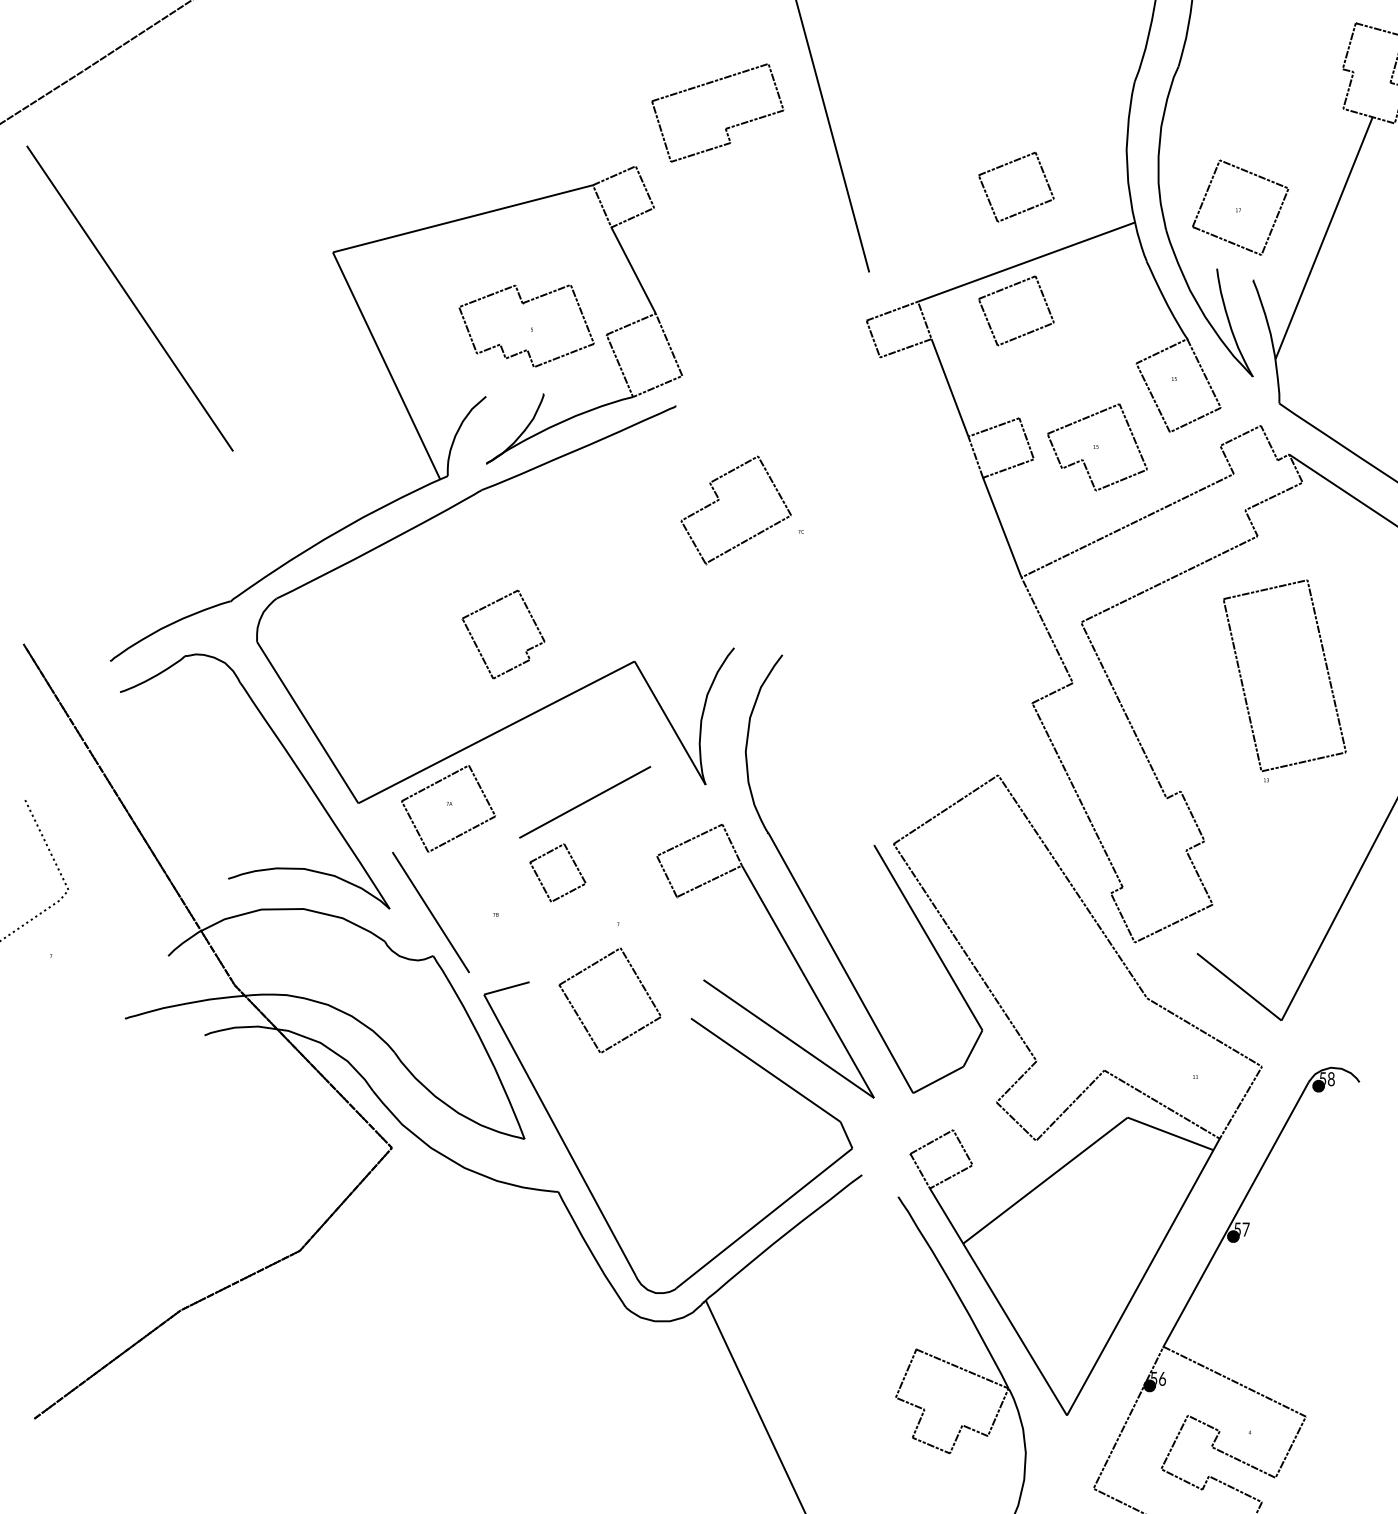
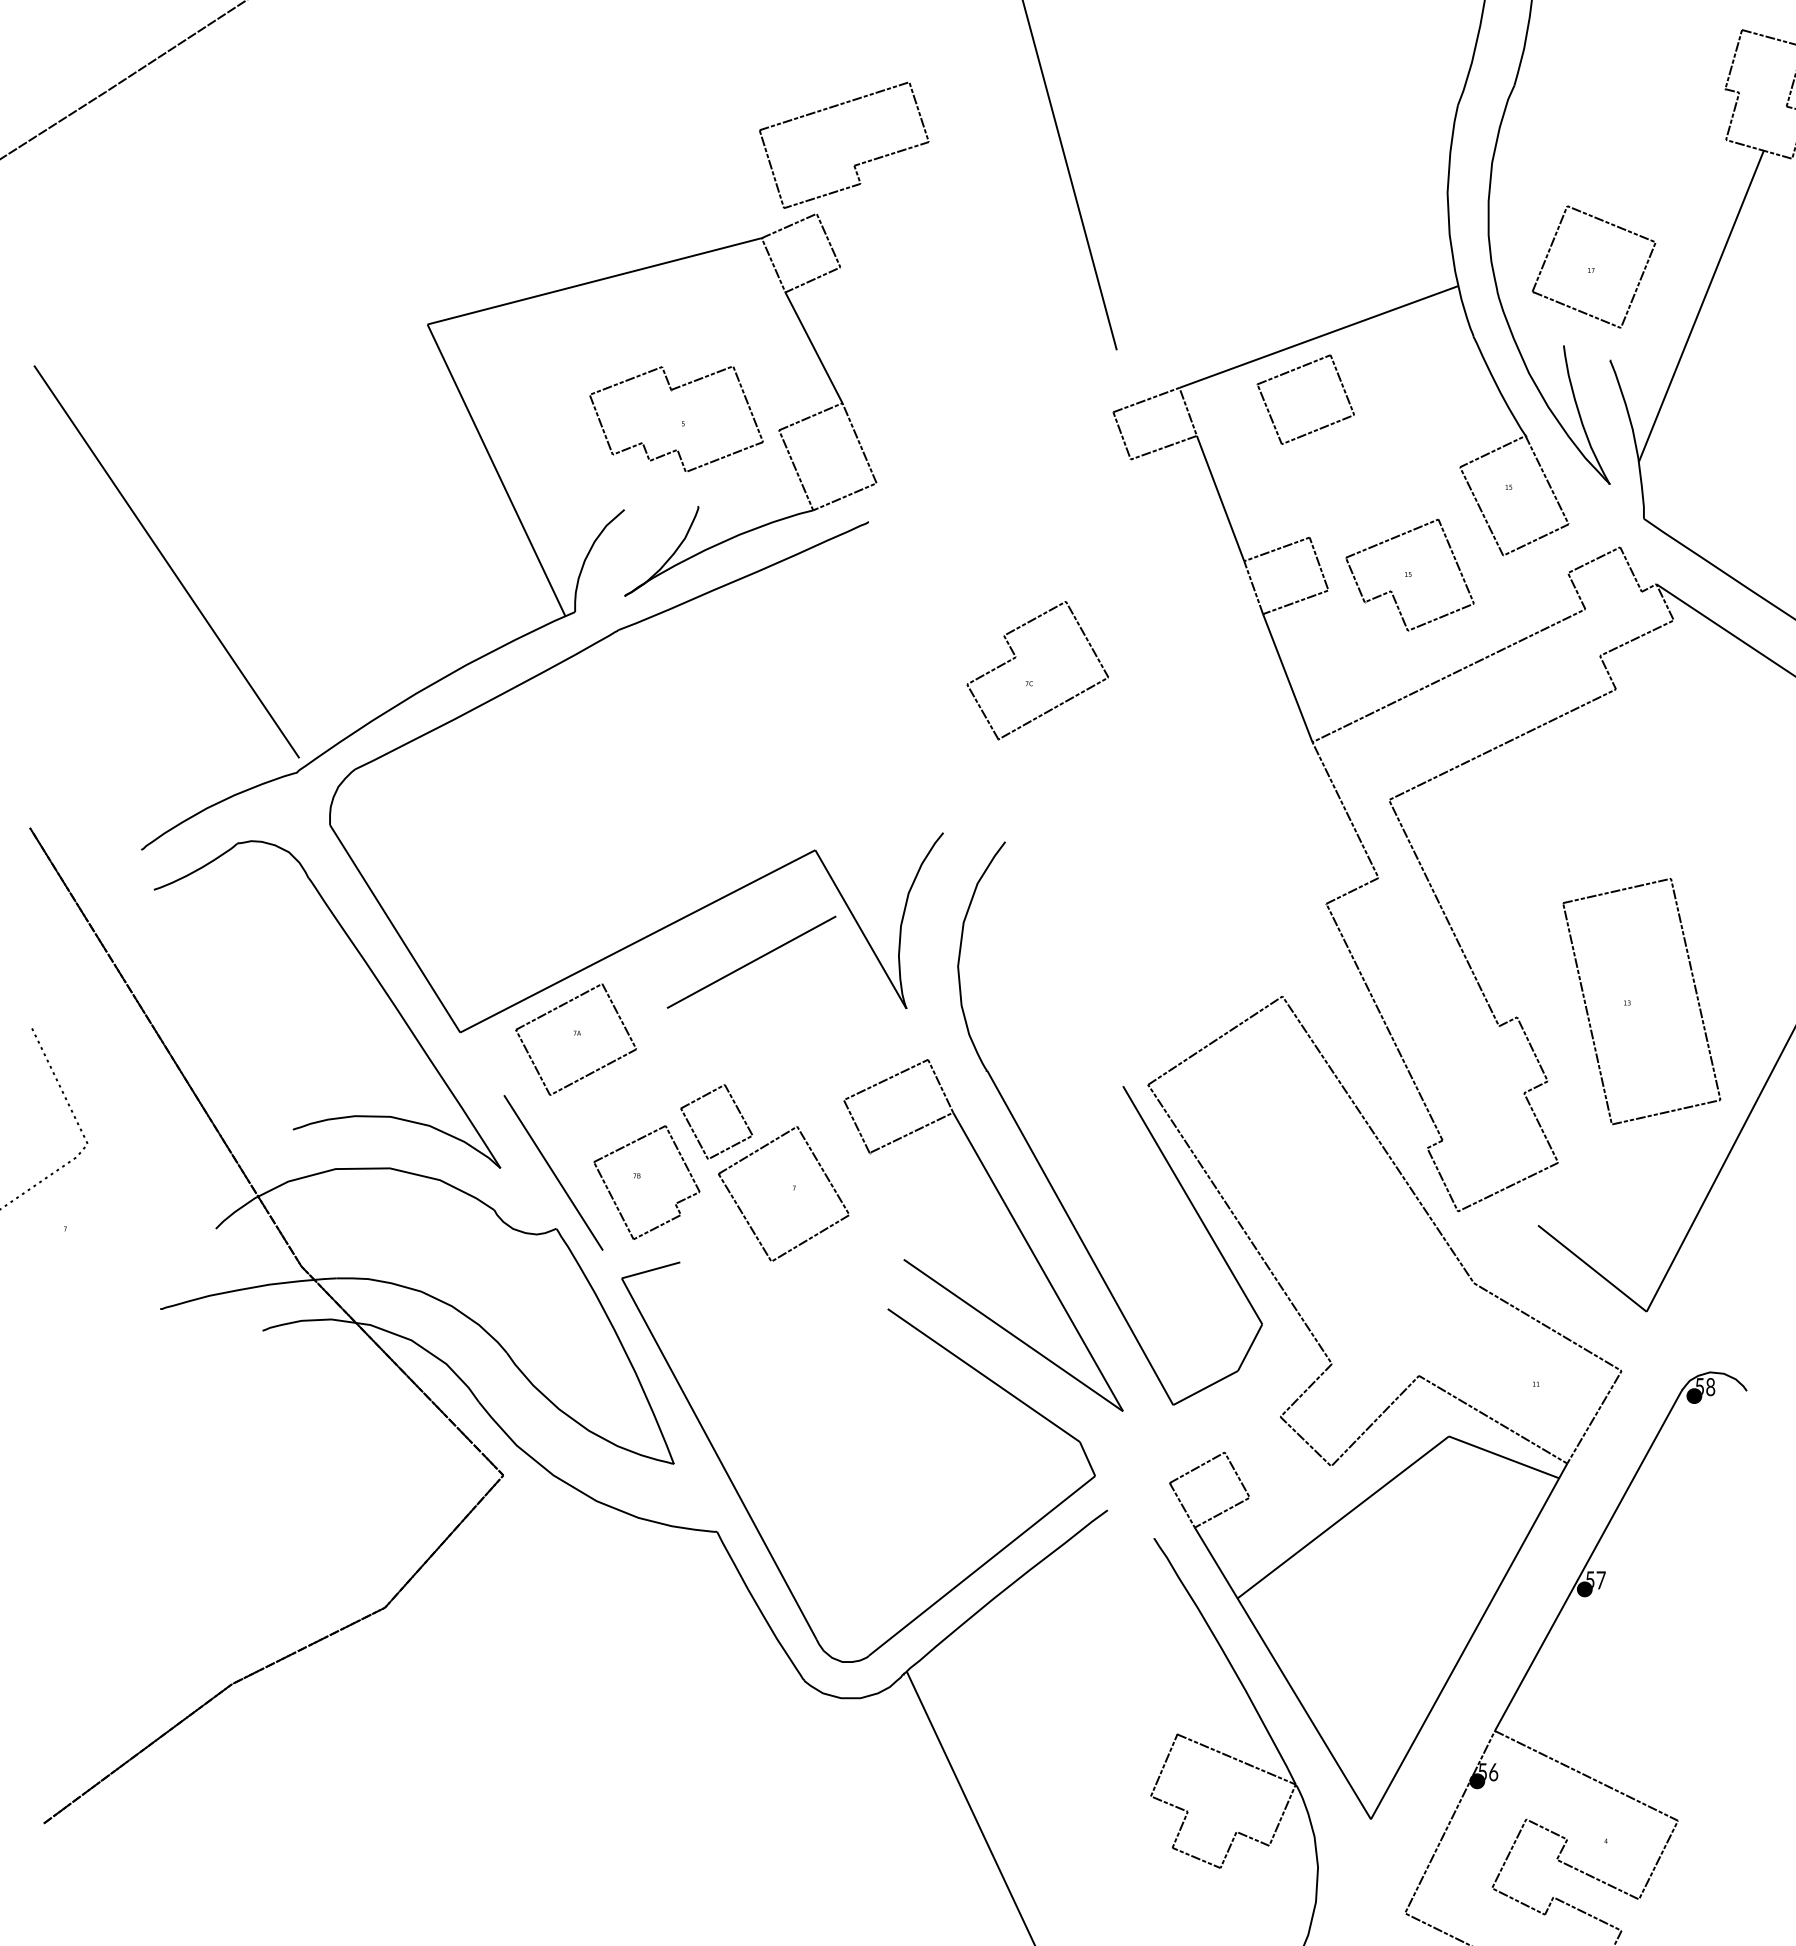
part: (725, 127) -> (854, 164), moved
part: (1005, 165) -> (1292, 212), removed
line: (129, 298) -> (166, 561), moved
part: (719, 499) -> (1016, 657), moved
part: (526, 650) -> (676, 1202), moved
part: (1243, 684) -> (1588, 1012), moved
line: (585, 801) -> (751, 961), moved
part: (580, 1018) -> (745, 1216), moved

